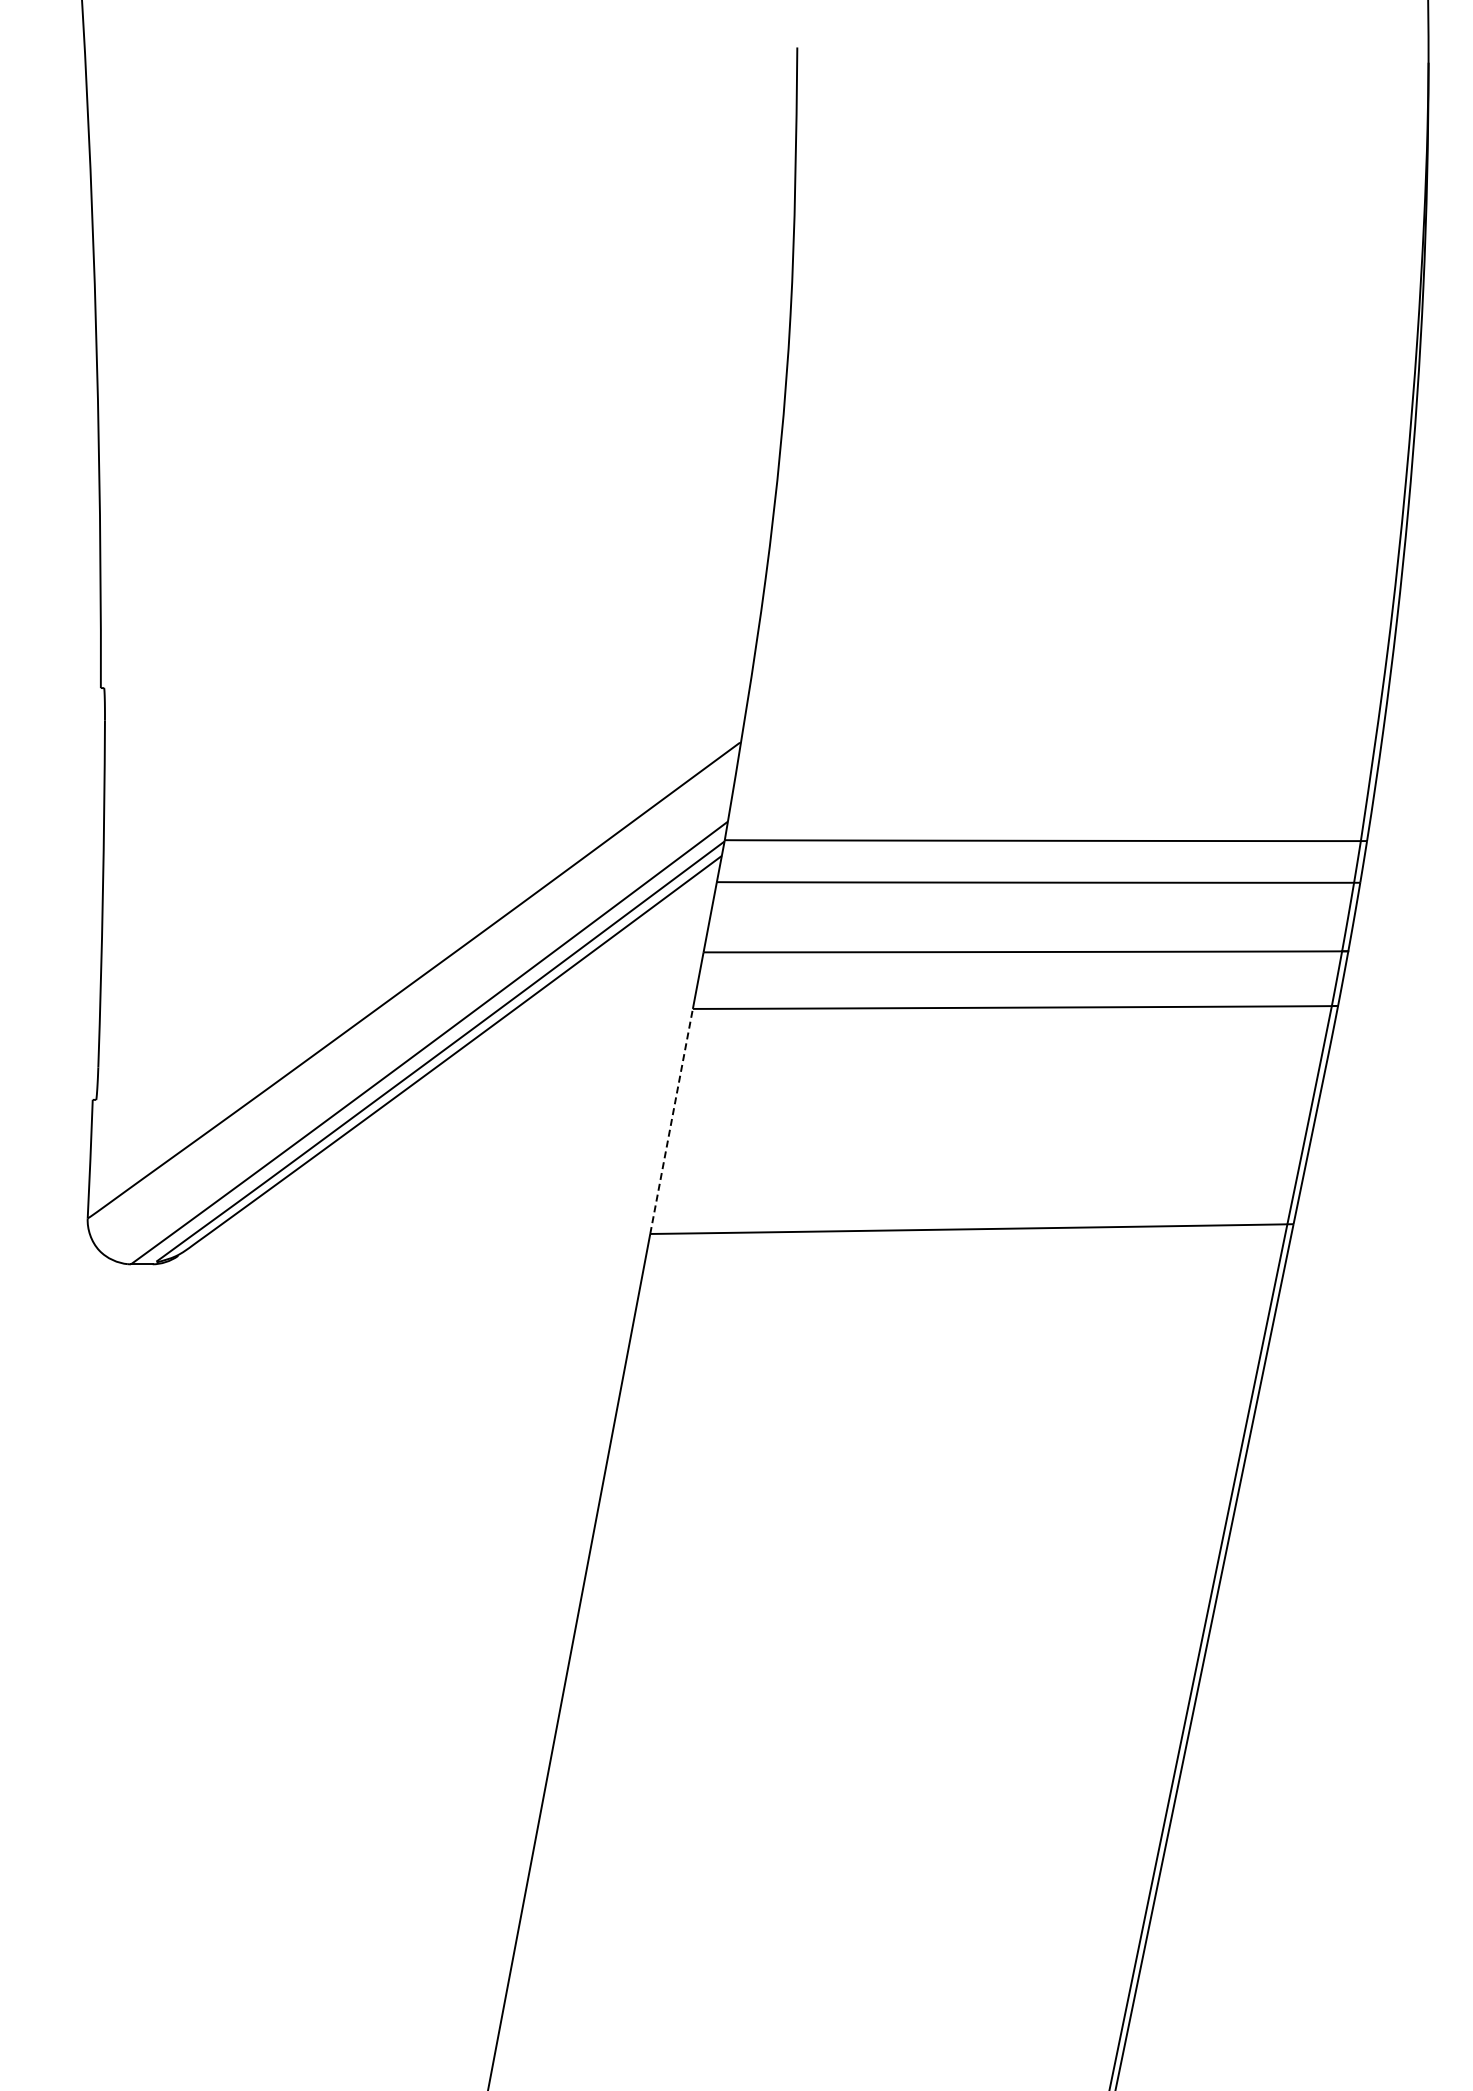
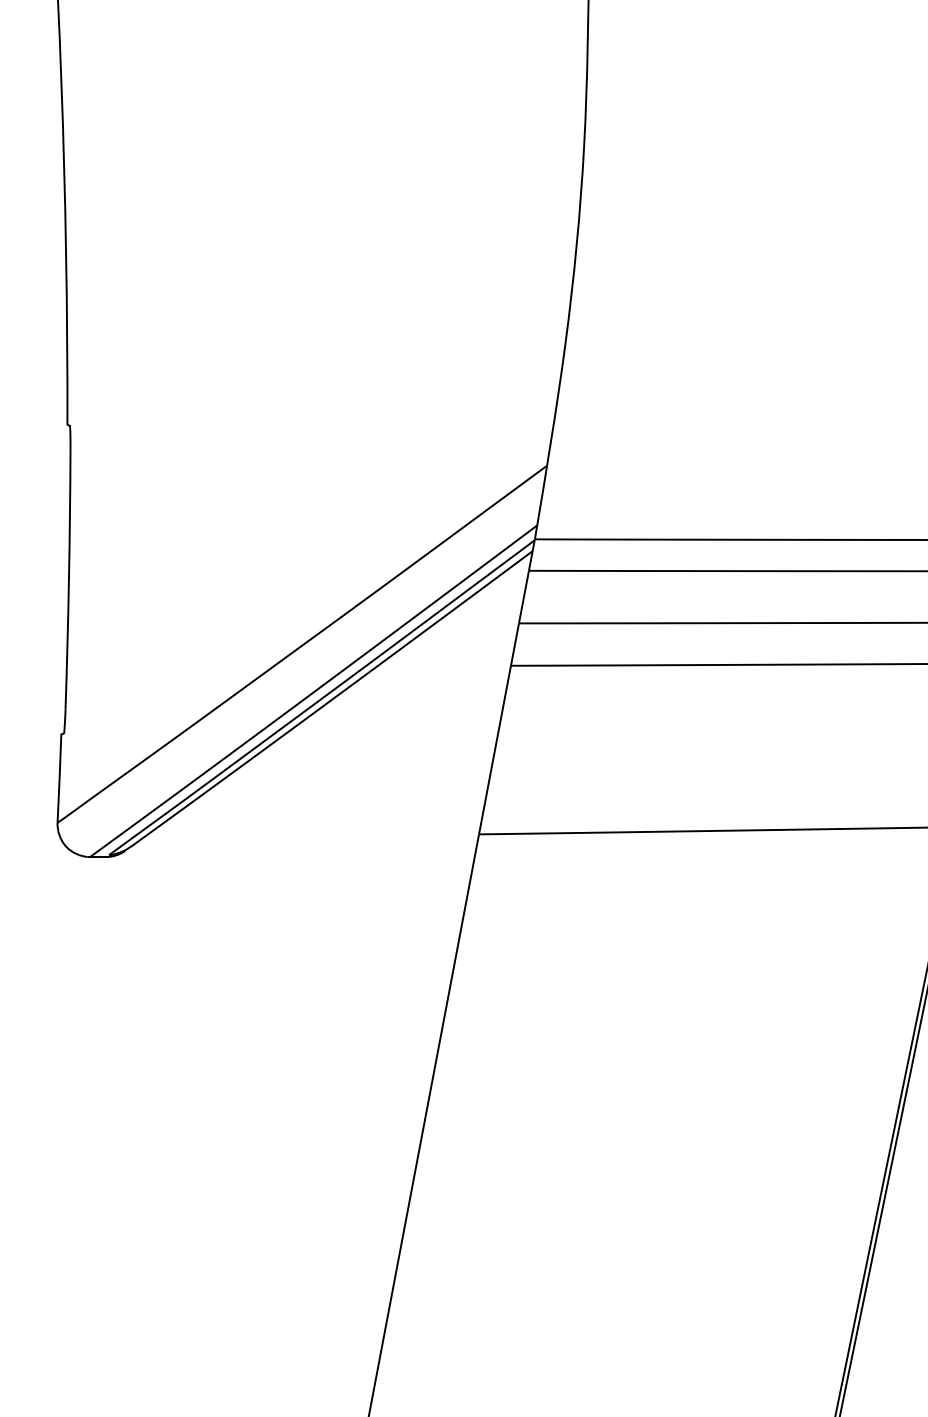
line: (671, 1120) -> (494, 749), dashed -> solid

